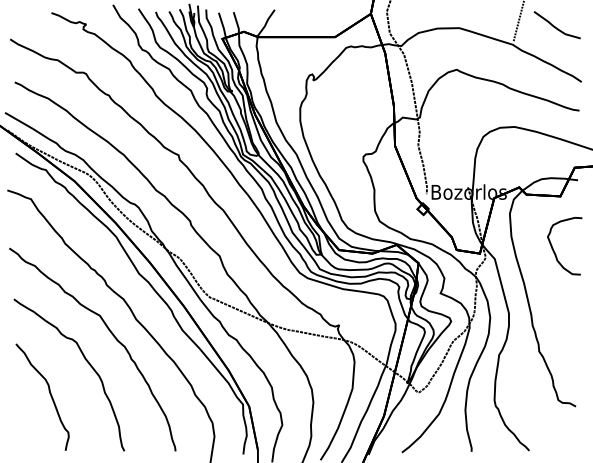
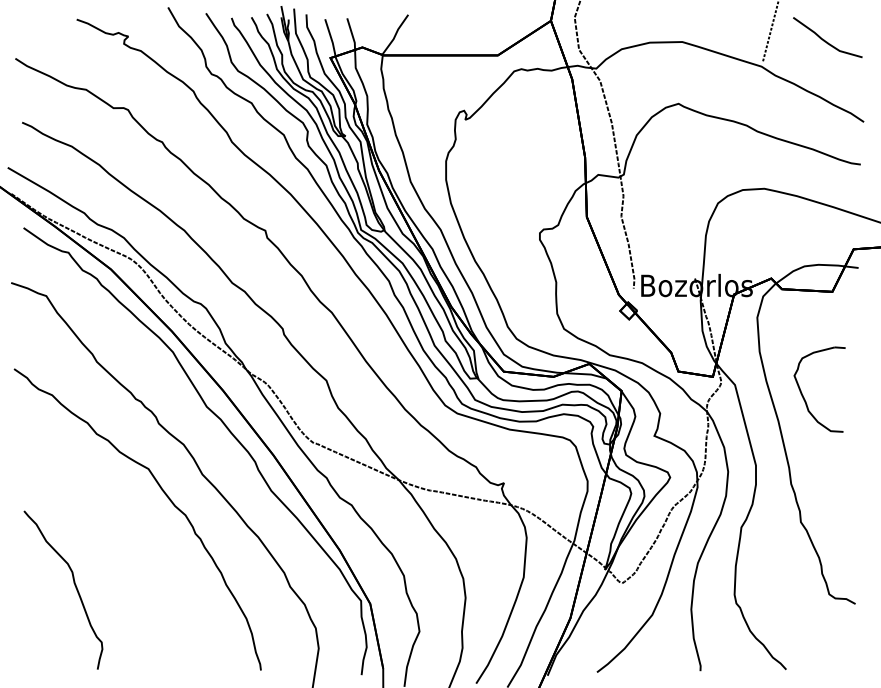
part: (554, 250) -> (804, 395), moved
curve: (84, 359) -> (125, 534), removed

